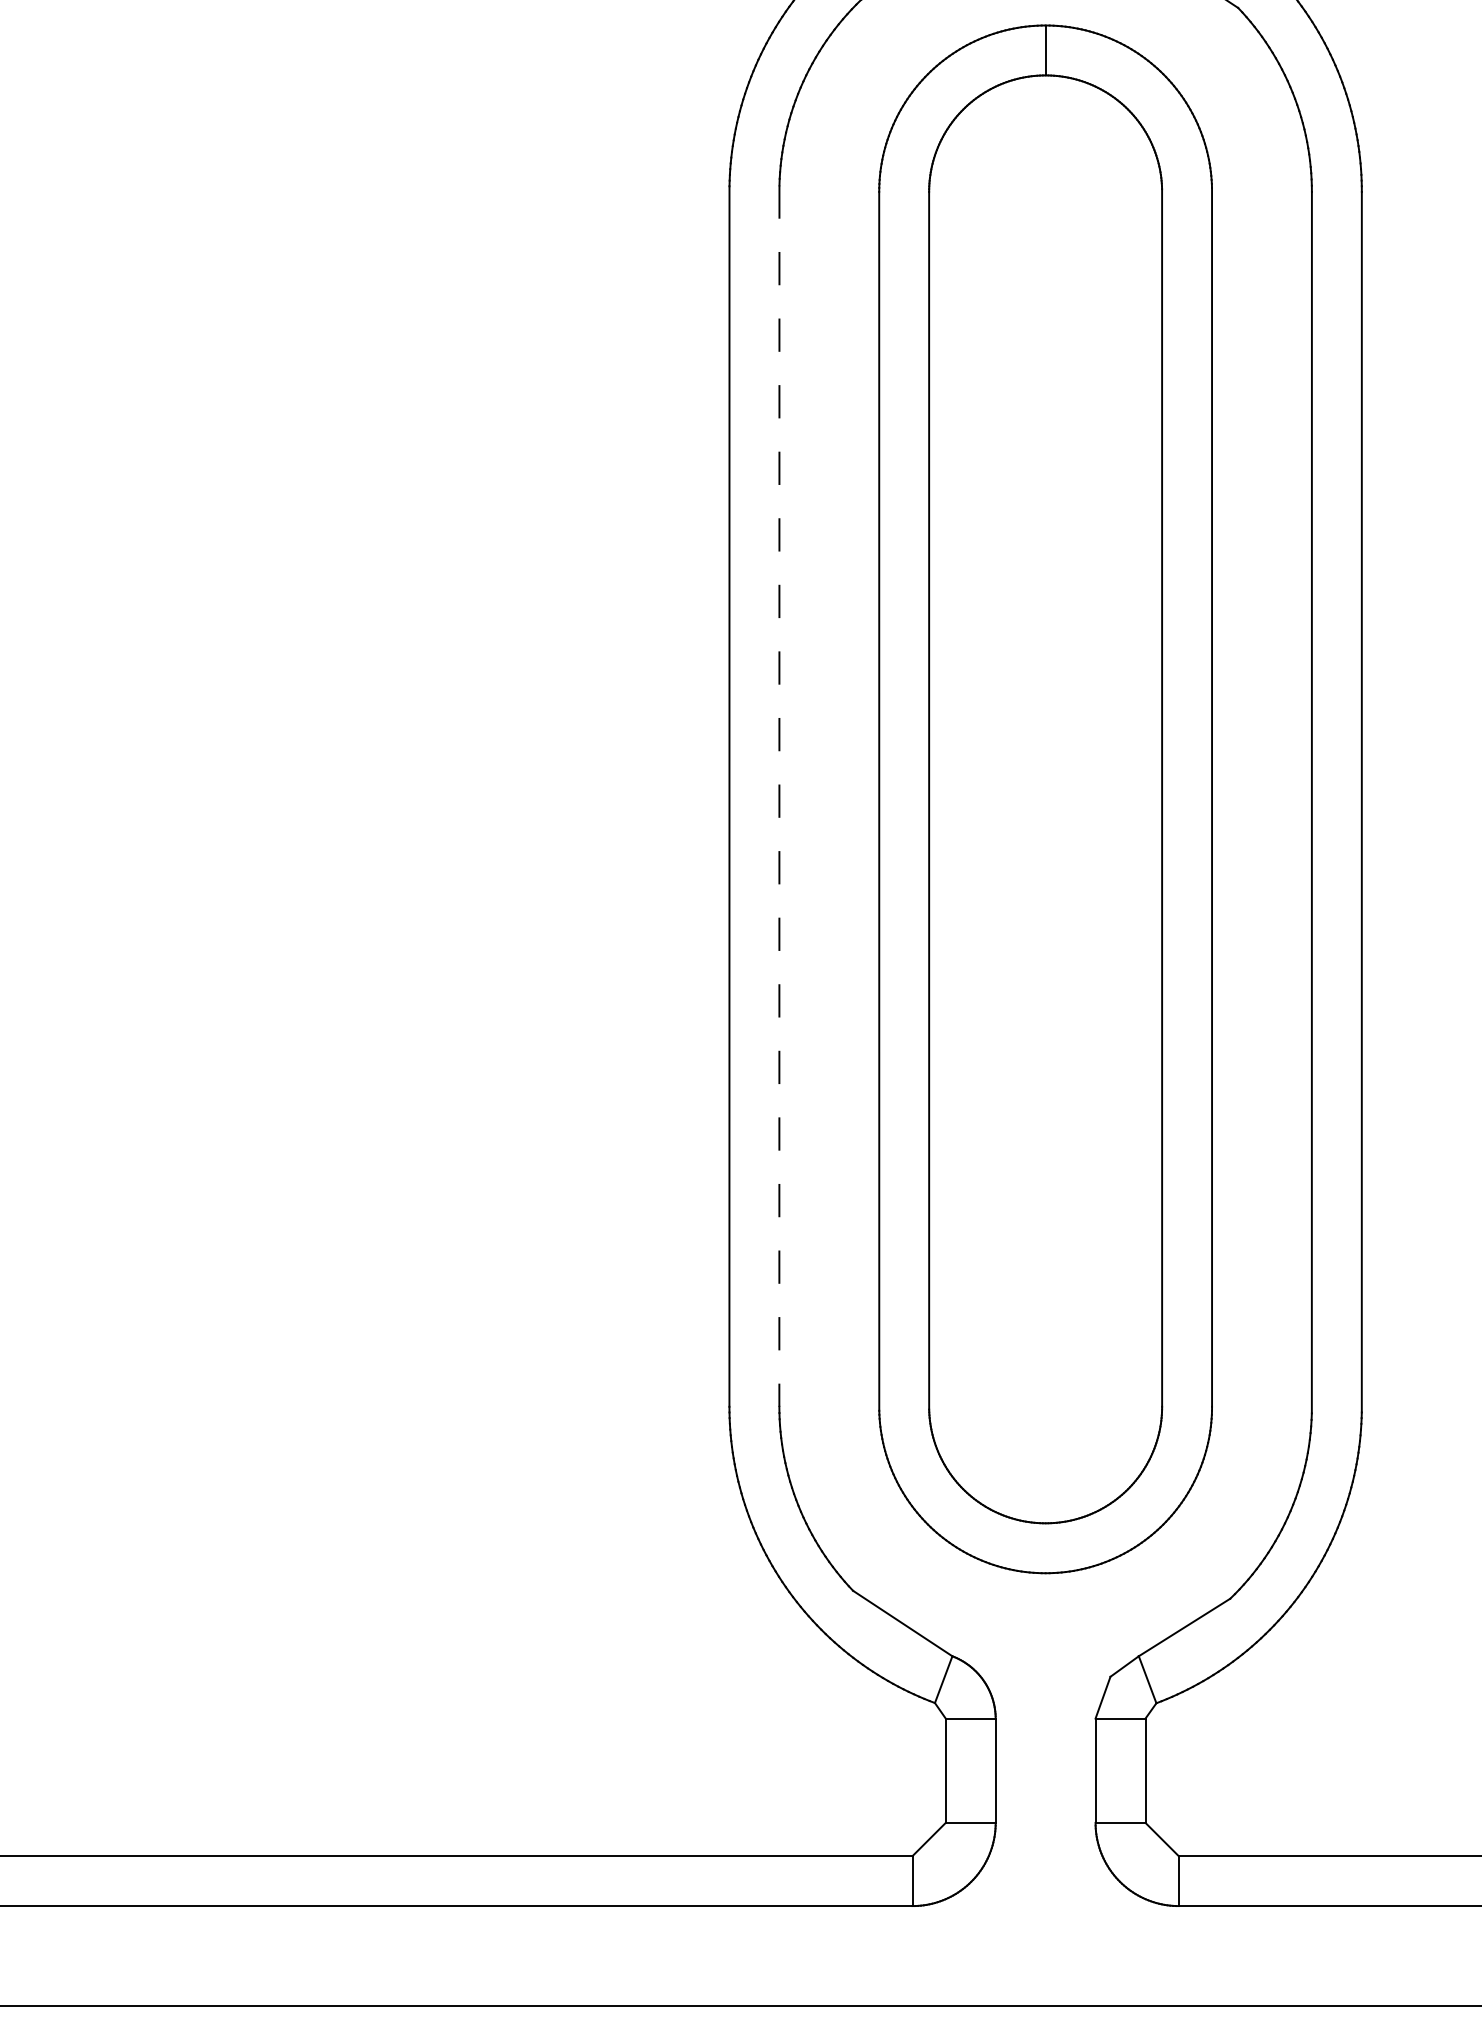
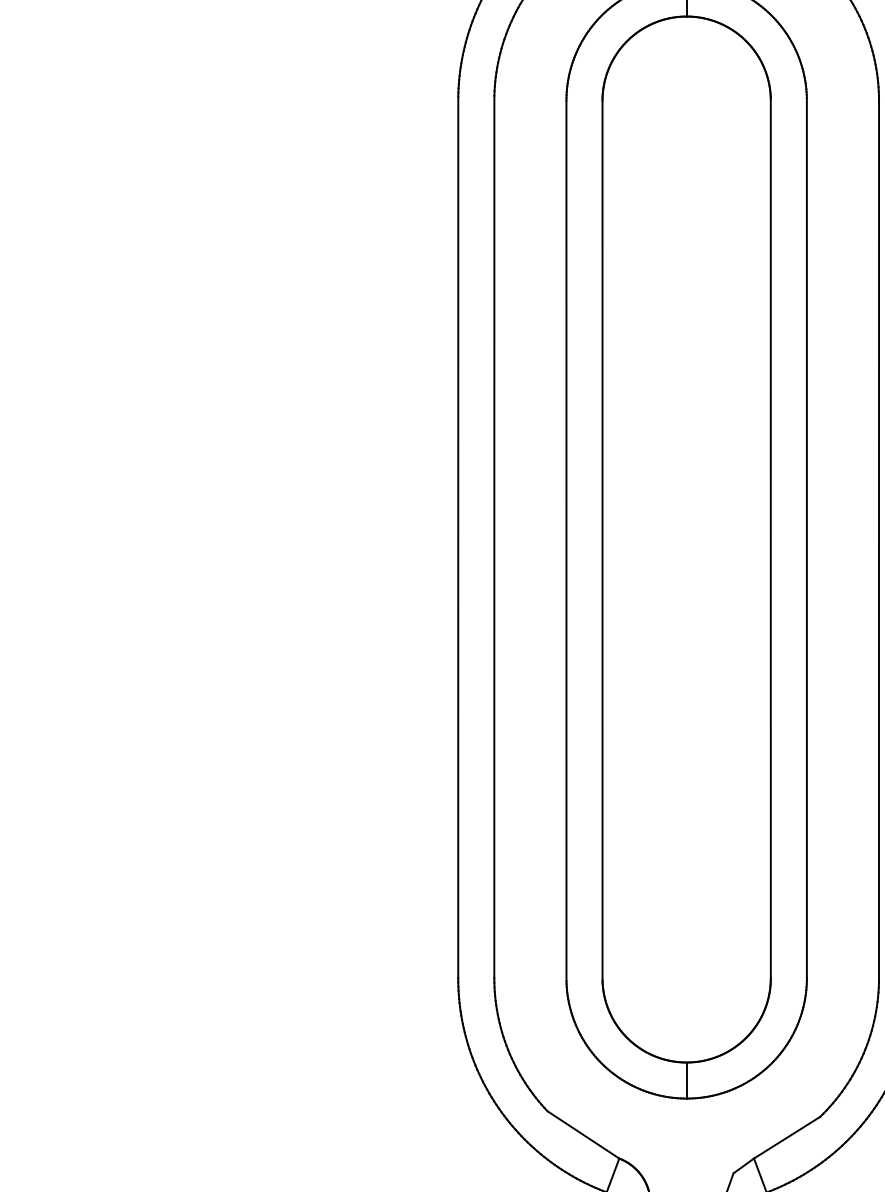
line: (779, 796) -> (494, 537), dashed -> solid
line: (1045, 1548) -> (686, 1080), added

